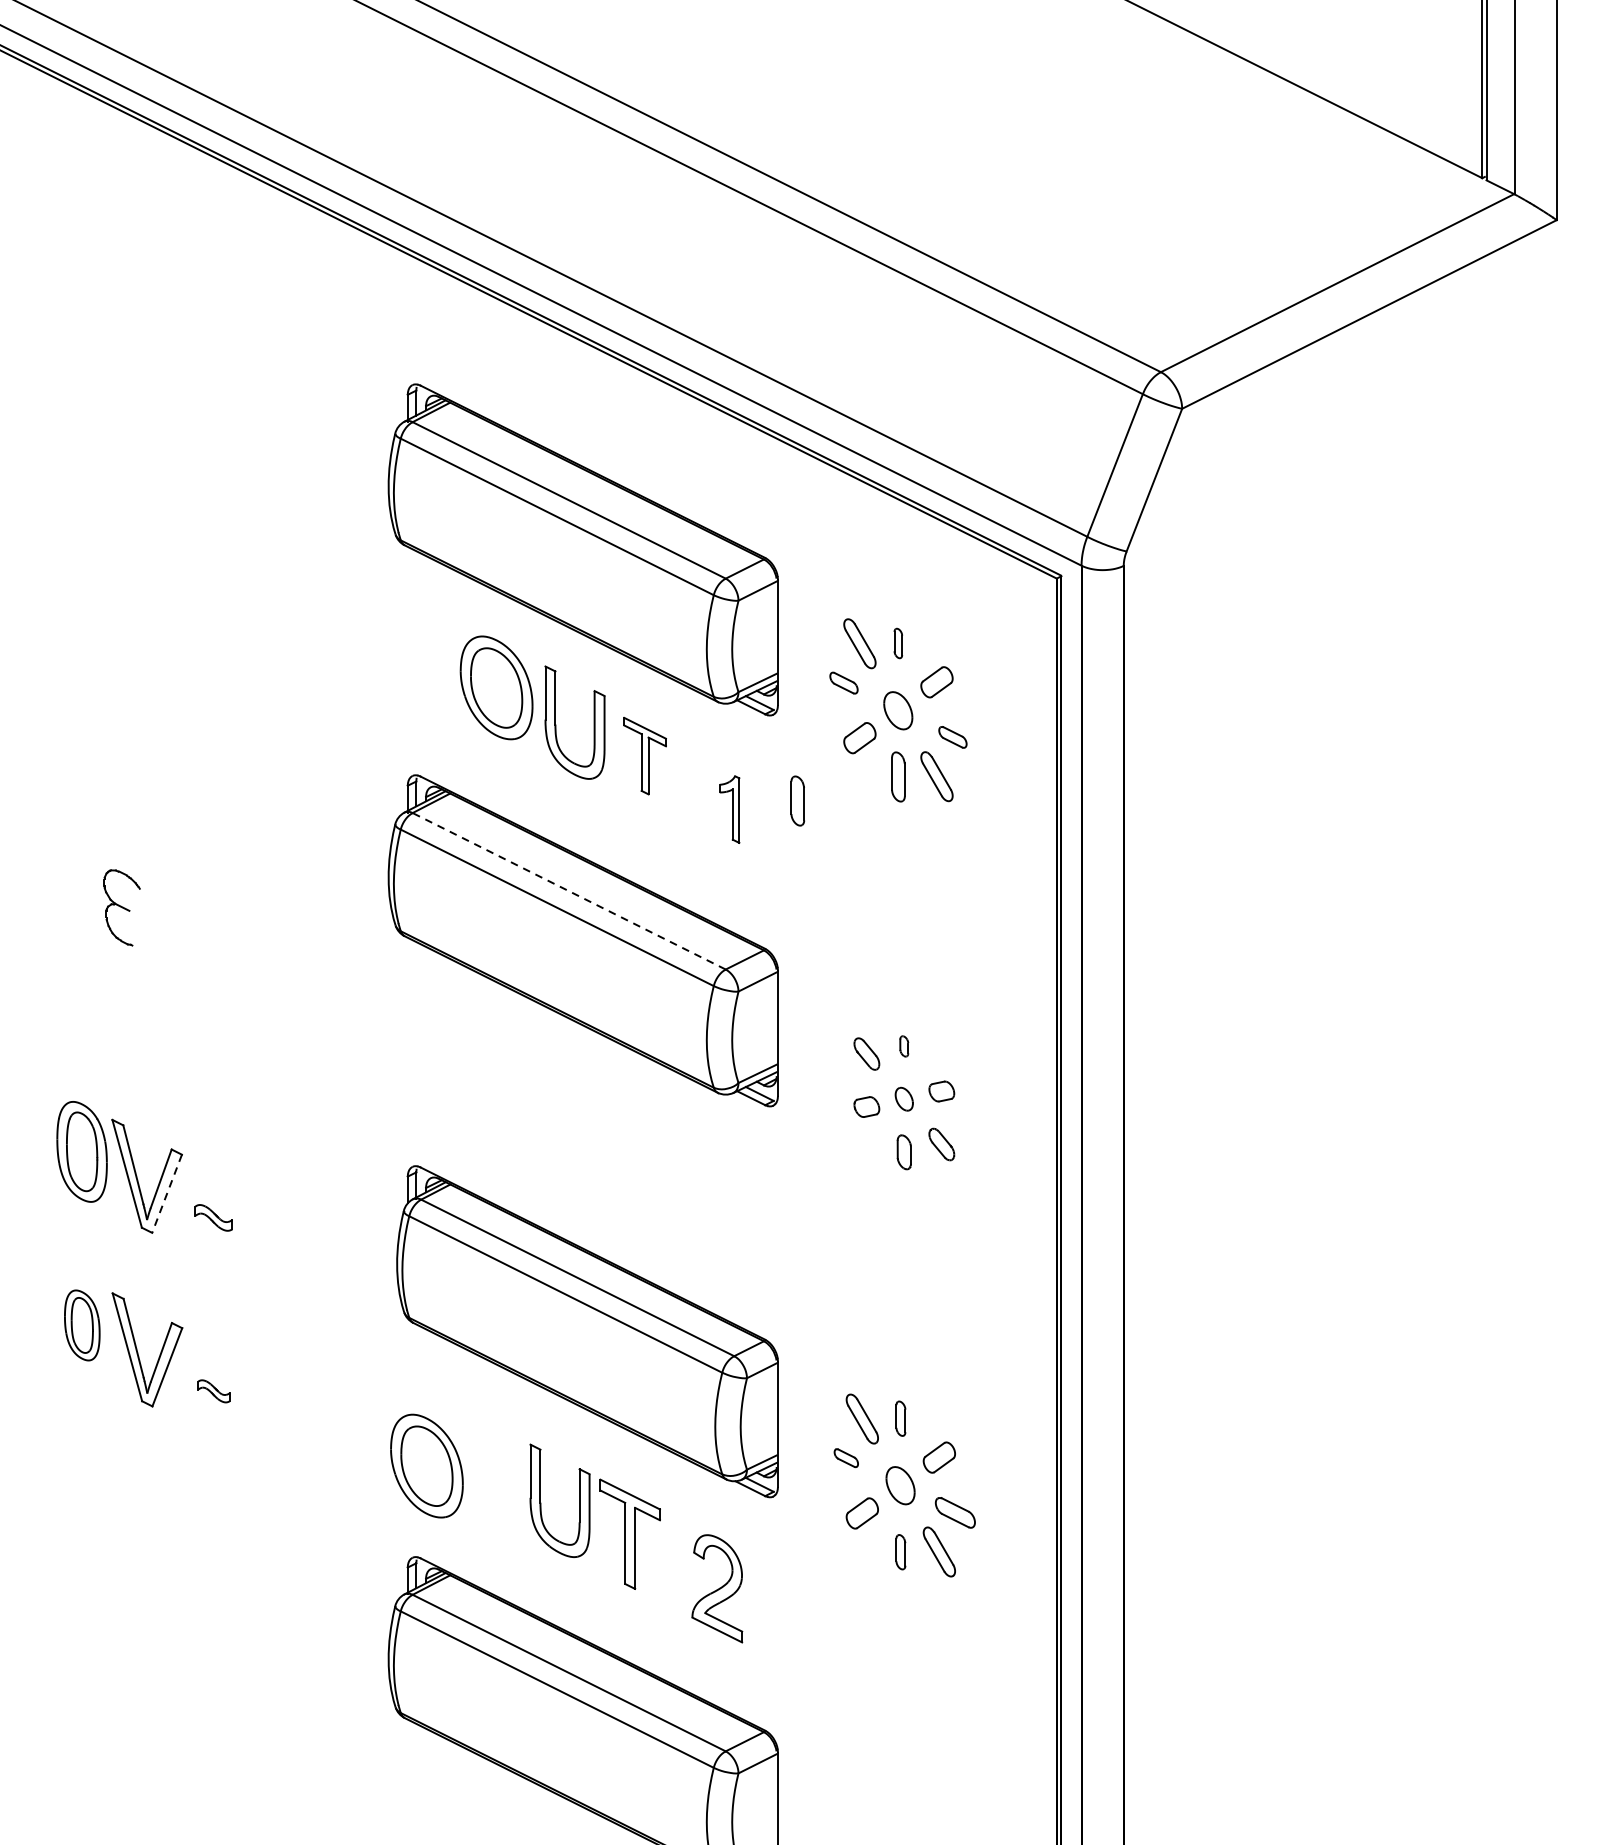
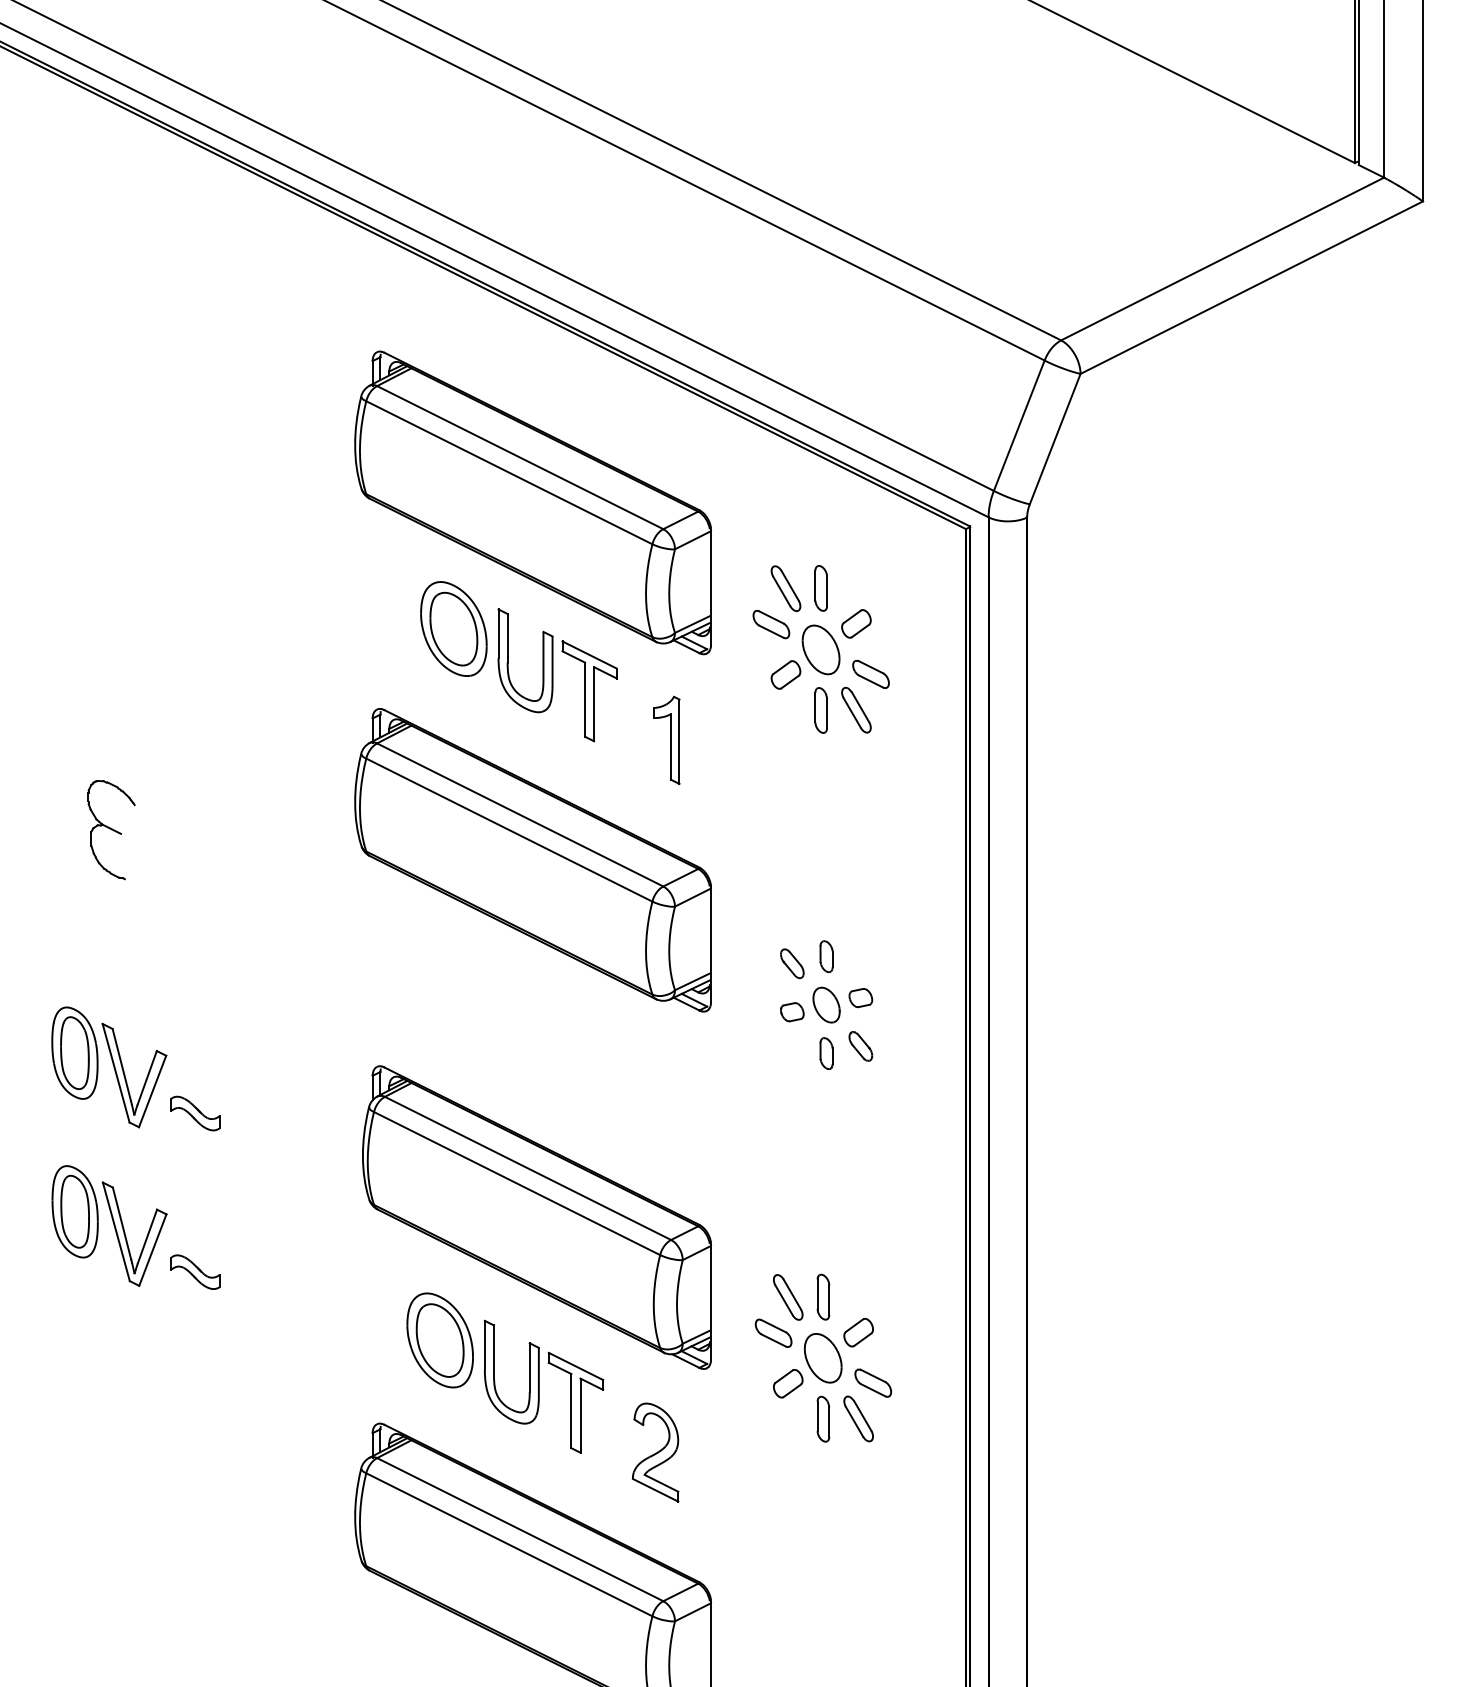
part: (897, 643) -> (820, 588), size x1.67
part: (844, 682) -> (771, 624), size x1.43
part: (897, 710) -> (820, 649), size x1.43
part: (952, 736) -> (870, 673), size x1.43
part: (644, 756) -> (589, 691), size x1.43
part: (797, 801) -> (728, 732), removed
part: (729, 808) -> (666, 739), size x1.43
line: (569, 890) -> (520, 814), dashed -> solid
part: (122, 908) -> (111, 830), size x1.43
part: (904, 1046) -> (826, 956), size x1.67
part: (904, 1098) -> (826, 1004), size x1.67
line: (166, 1193) -> (152, 1091), dashed -> solid
part: (213, 1217) -> (195, 1113), size x1.43
part: (81, 1325) -> (74, 1211), size x1.43
part: (213, 1390) -> (195, 1271), size x1.67
part: (900, 1418) -> (823, 1296), size x1.43
part: (846, 1457) -> (773, 1332), size x1.67
part: (426, 1466) -> (439, 1340), moved
part: (899, 1485) -> (822, 1358), size x1.43
part: (900, 1551) -> (823, 1418), size x1.43

